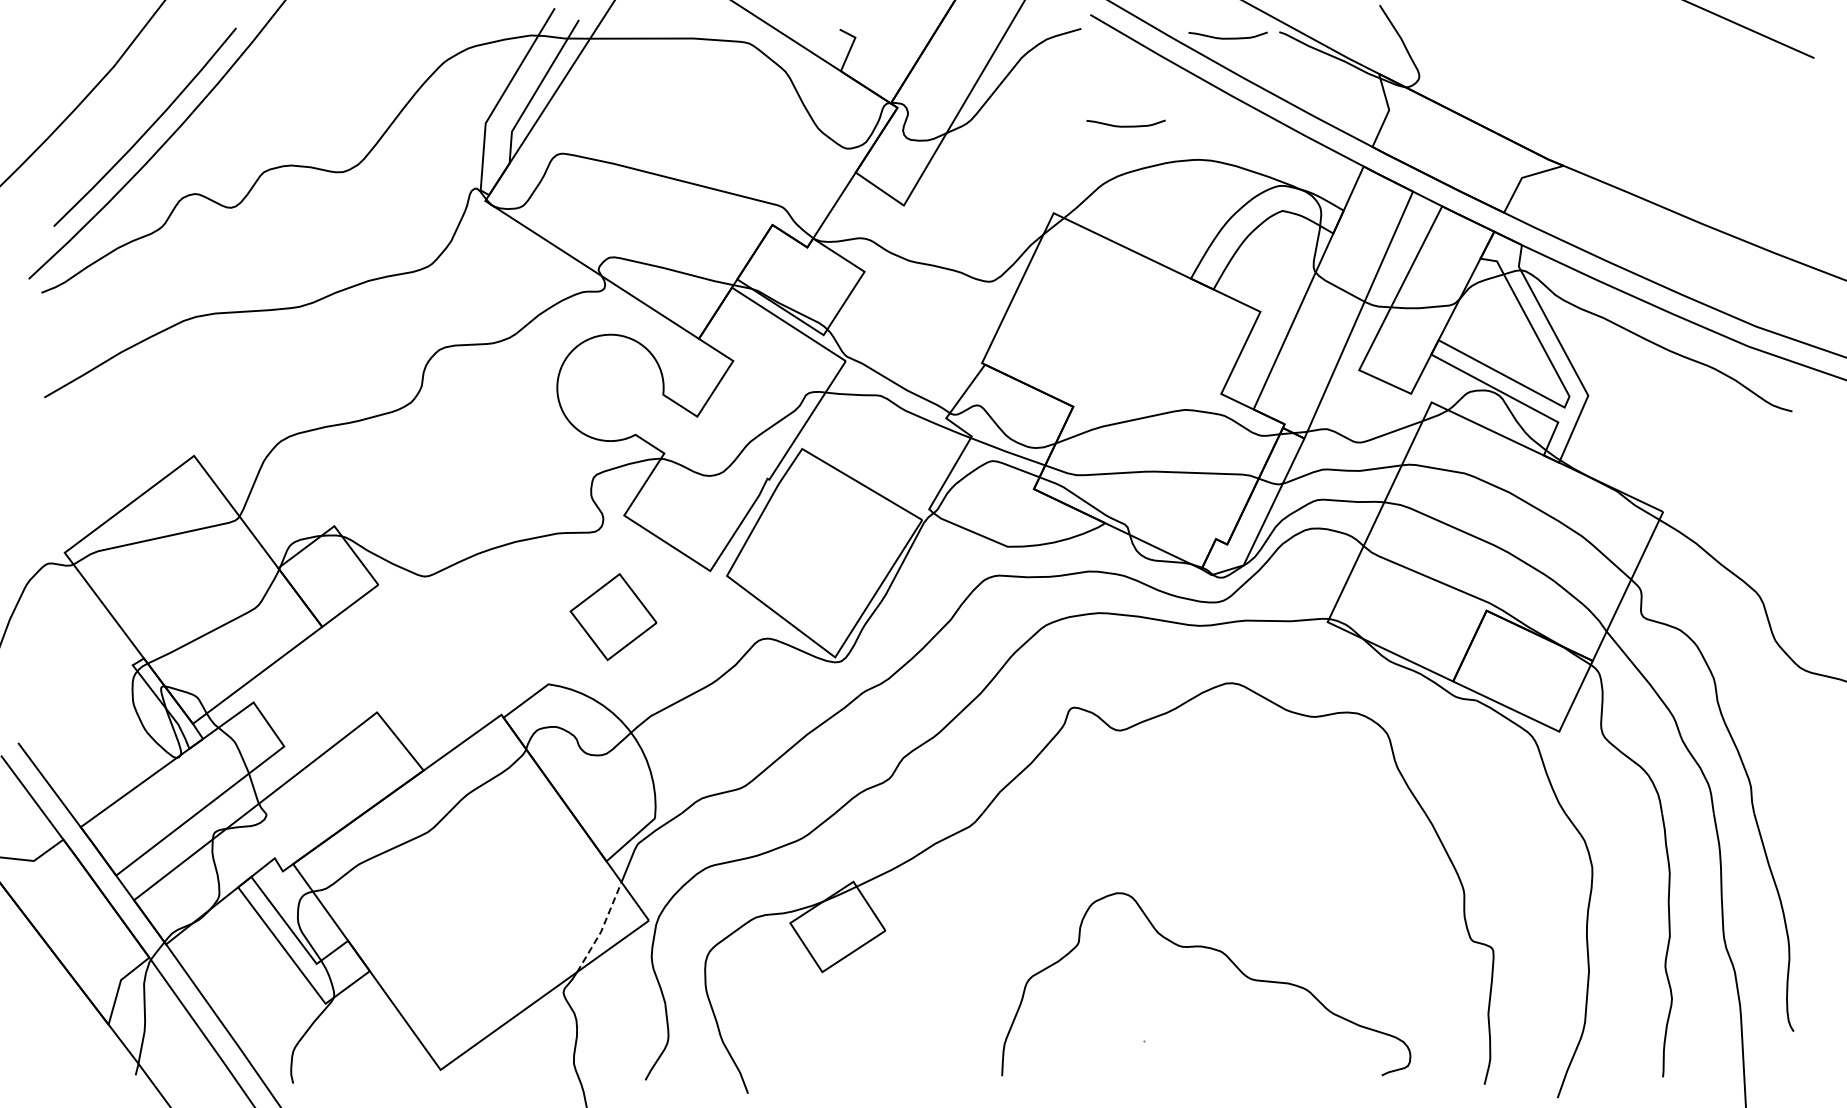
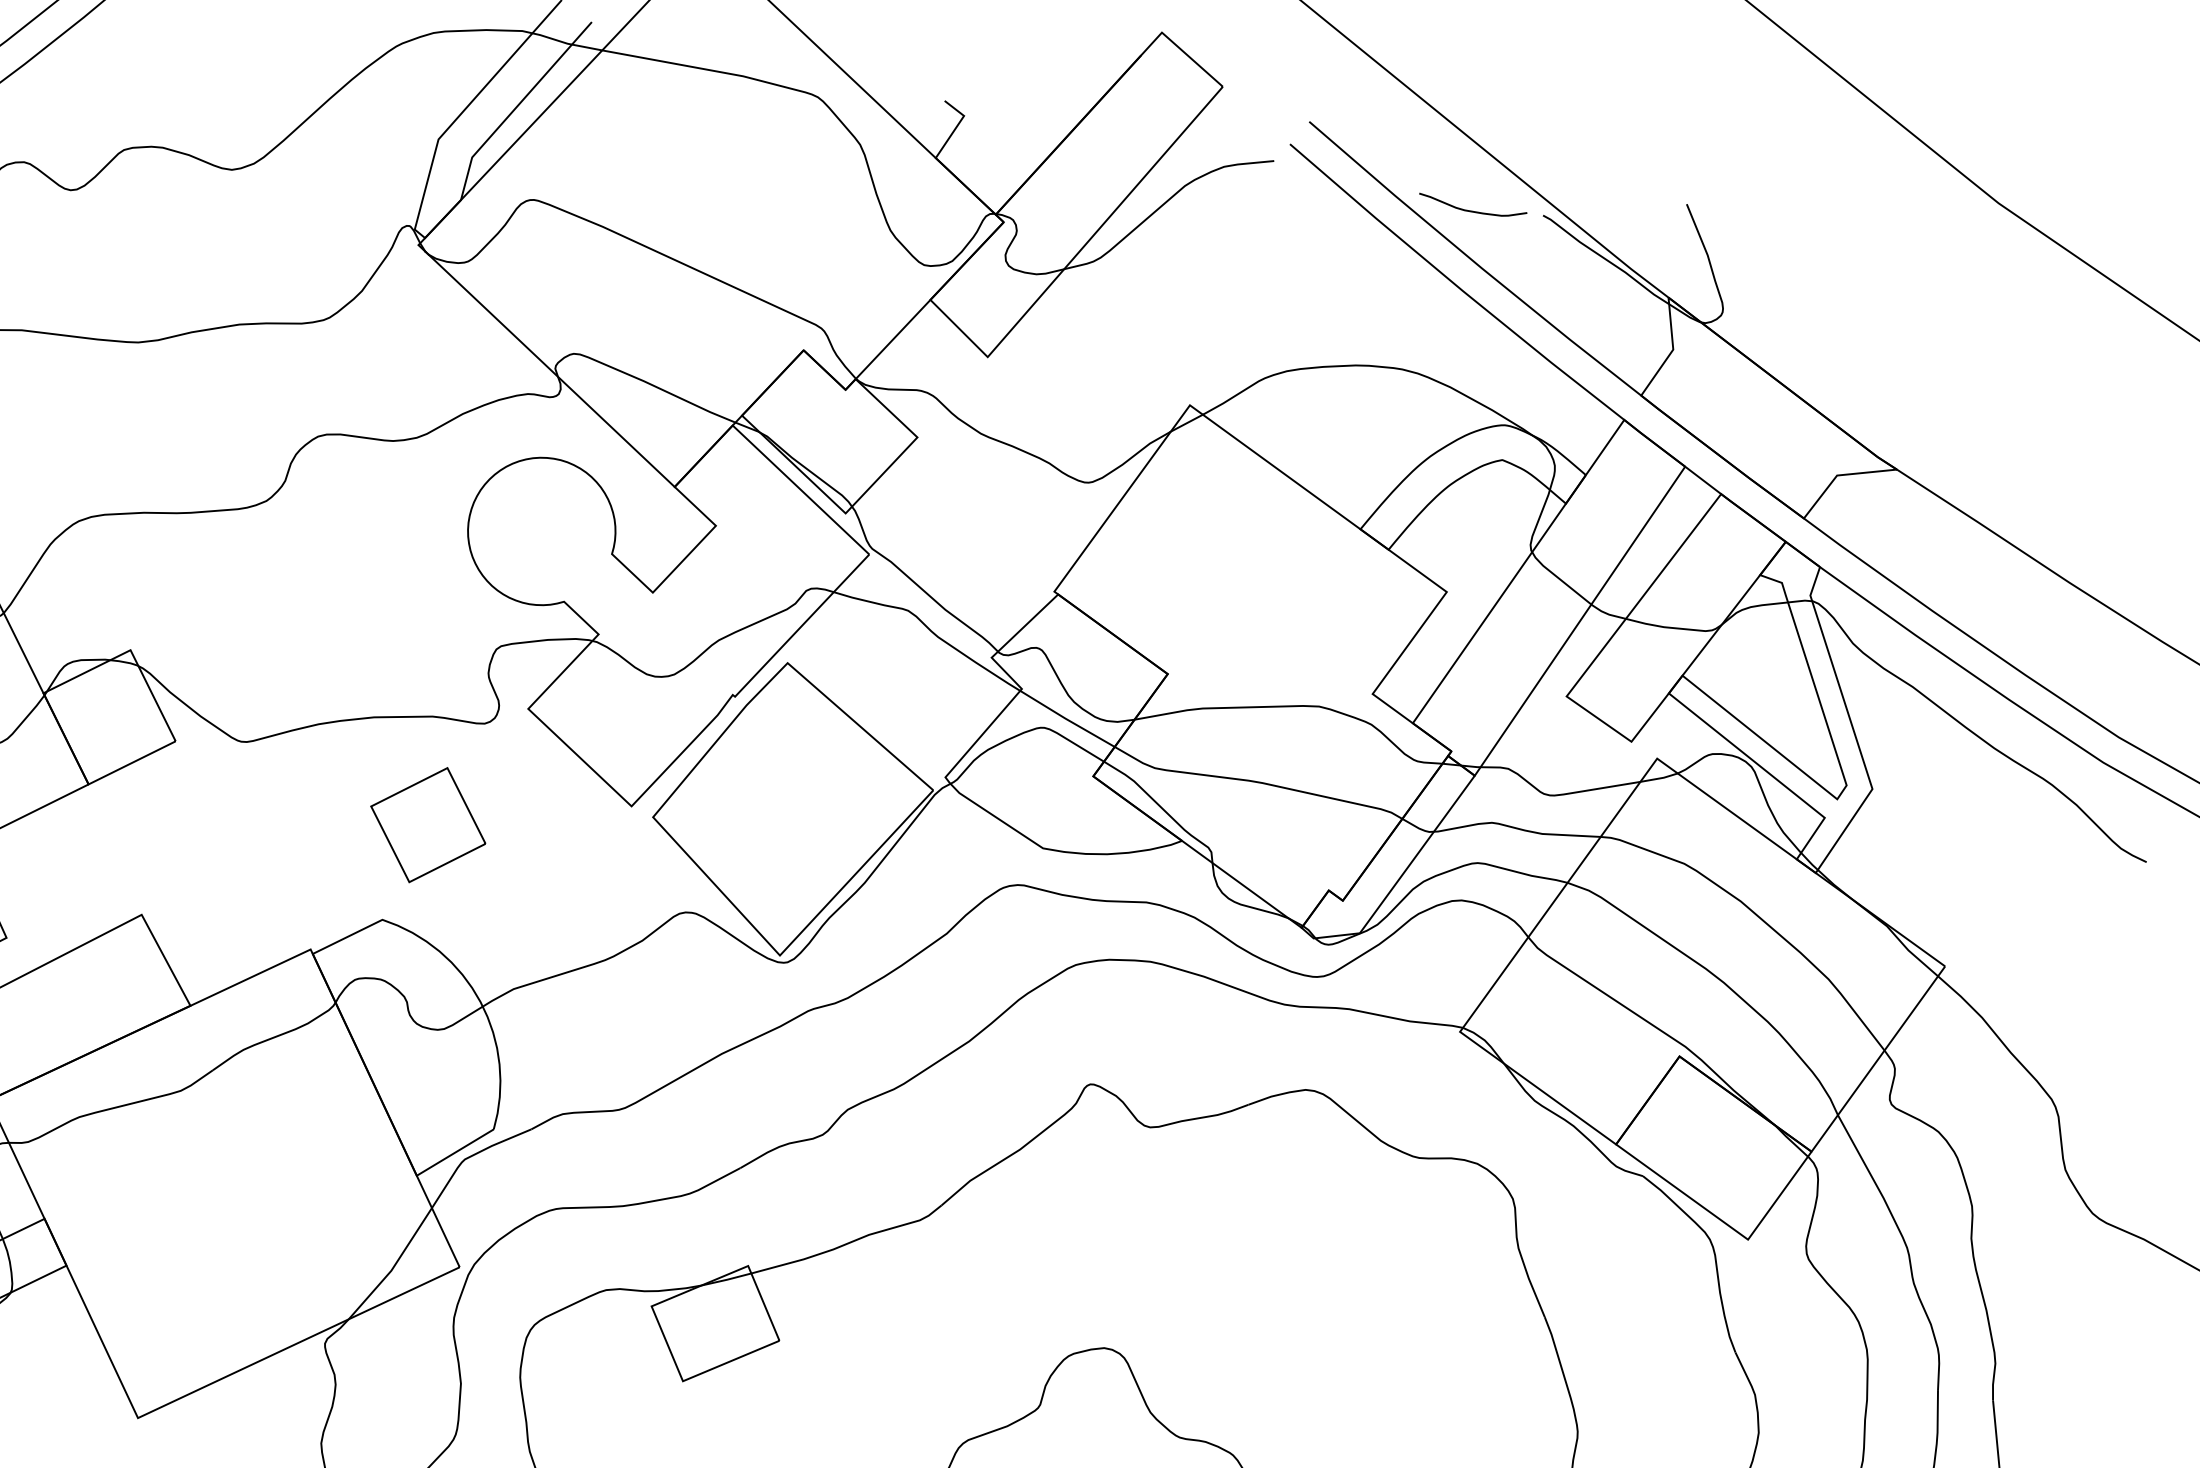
curve: (1125, 125) -> (1309, 303), removed
part: (613, 617) -> (428, 825), moved
line: (602, 929) -> (394, 1267), dashed -> solid

